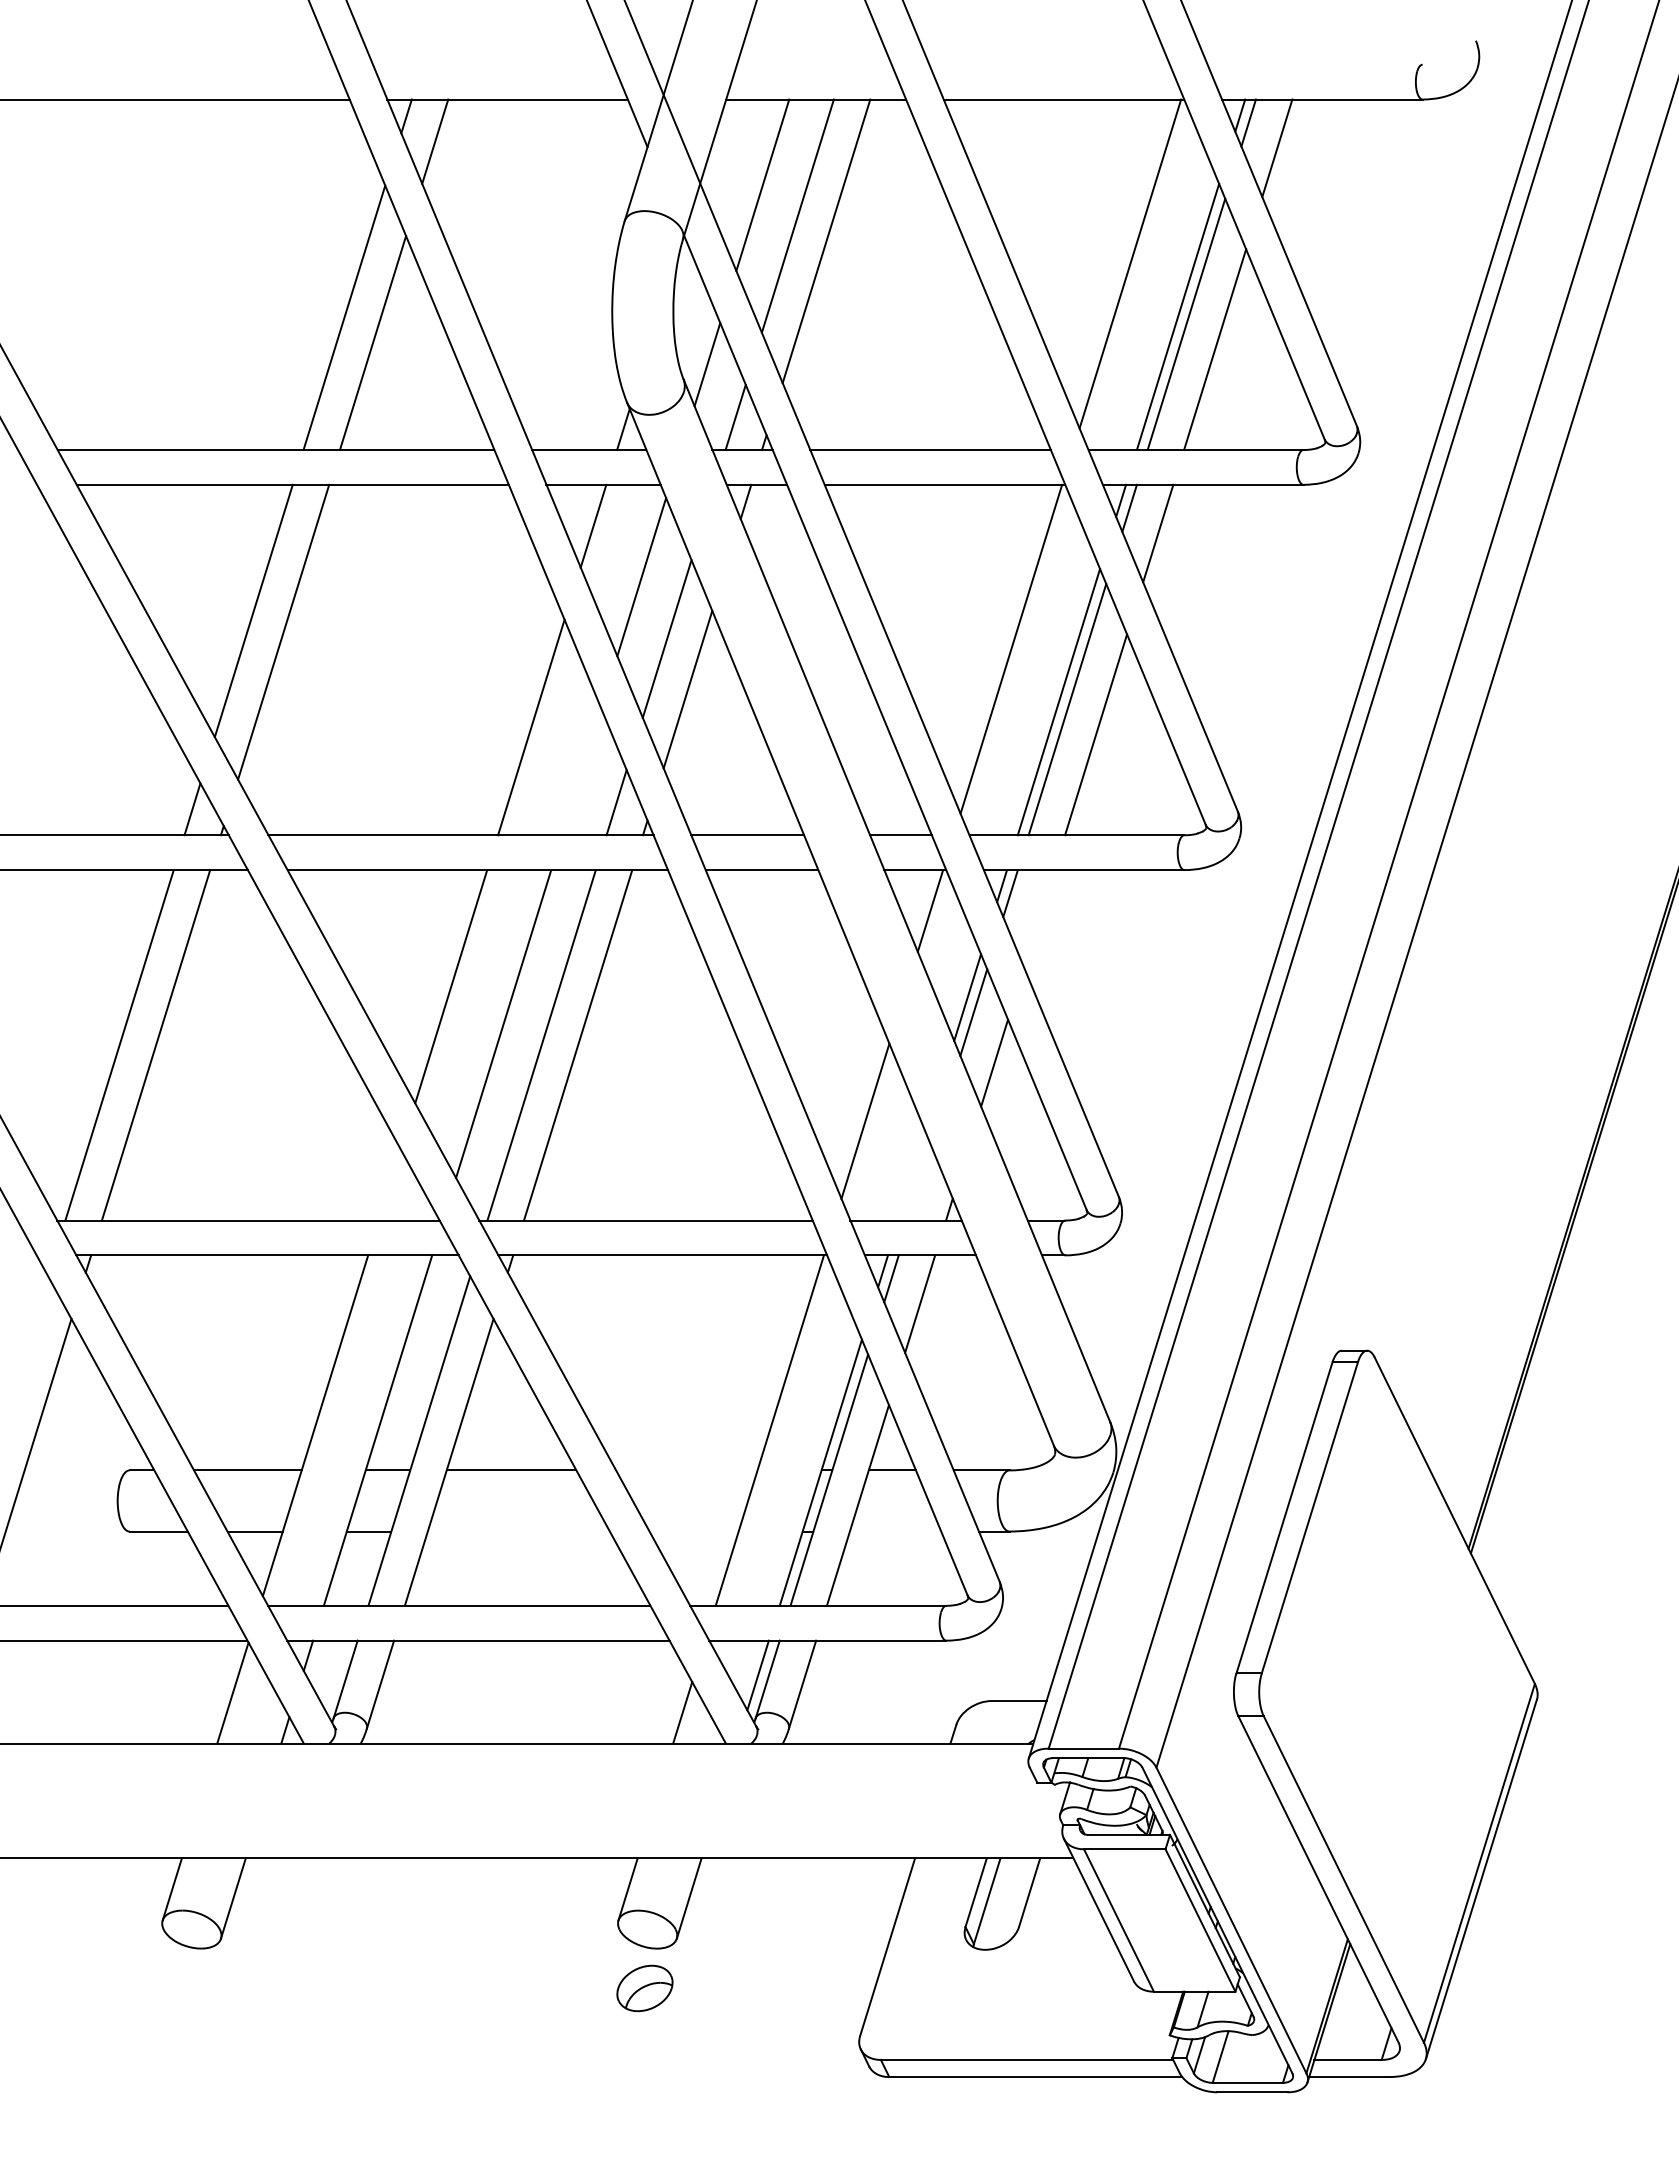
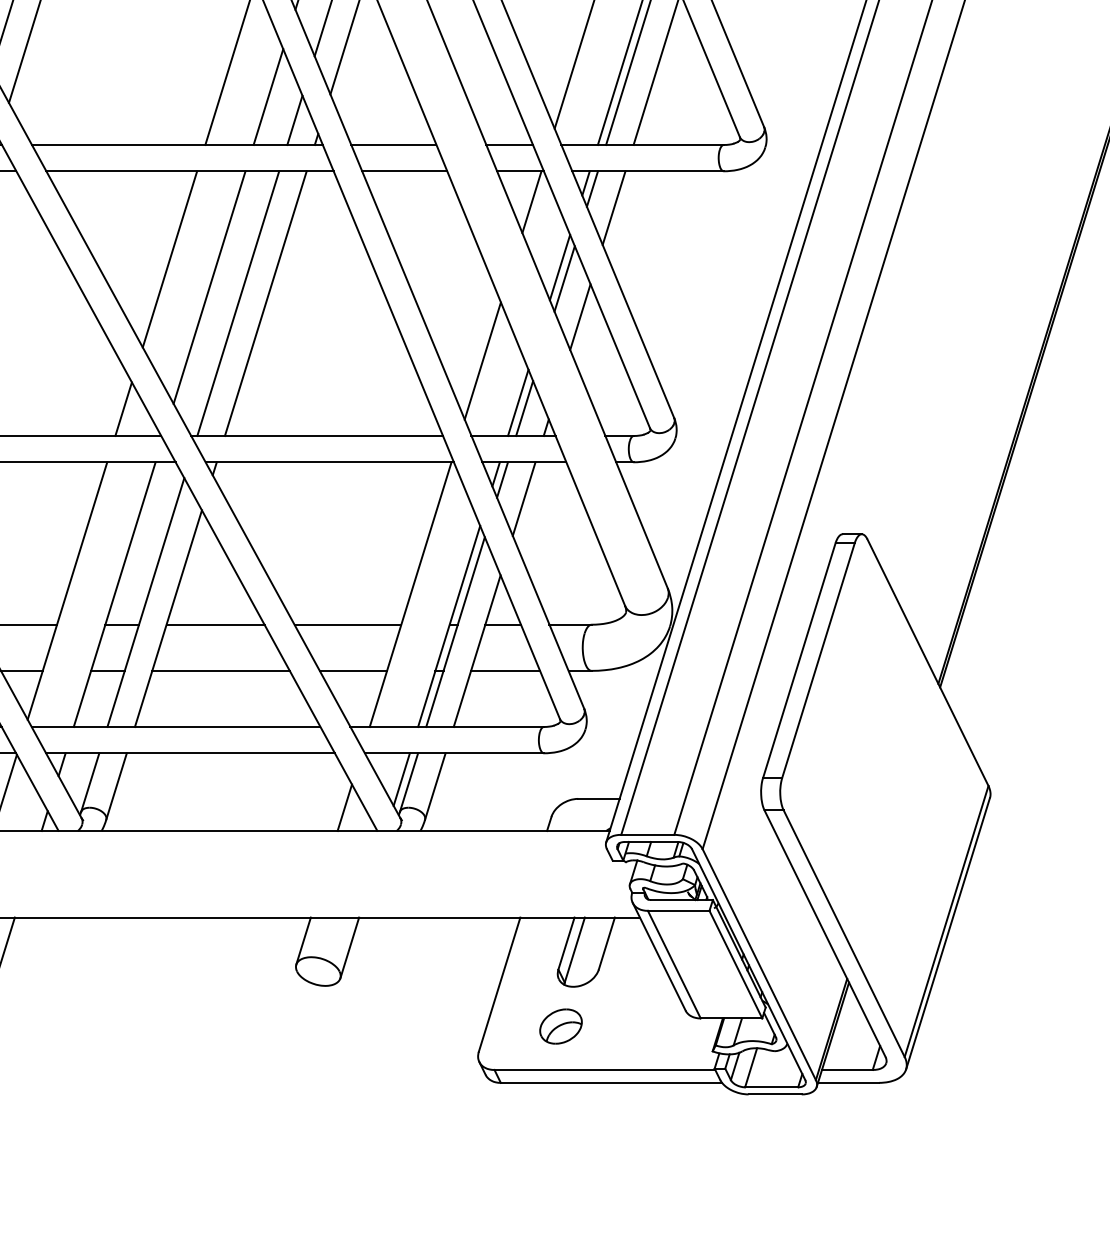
line: (581, 771) -> (268, 96), added
line: (1039, 918) -> (614, 207), added
line: (911, 1176) -> (517, 402), added
line: (920, 1183) -> (524, 408), added
line: (389, 1184) -> (123, 408), added
line: (686, 1470) -> (347, 624), added
line: (518, 1531) -> (220, 670), added
line: (693, 1531) -> (352, 670), added
line: (895, 1531) -> (505, 670), added
part: (644, 1988) -> (560, 1026), moved

